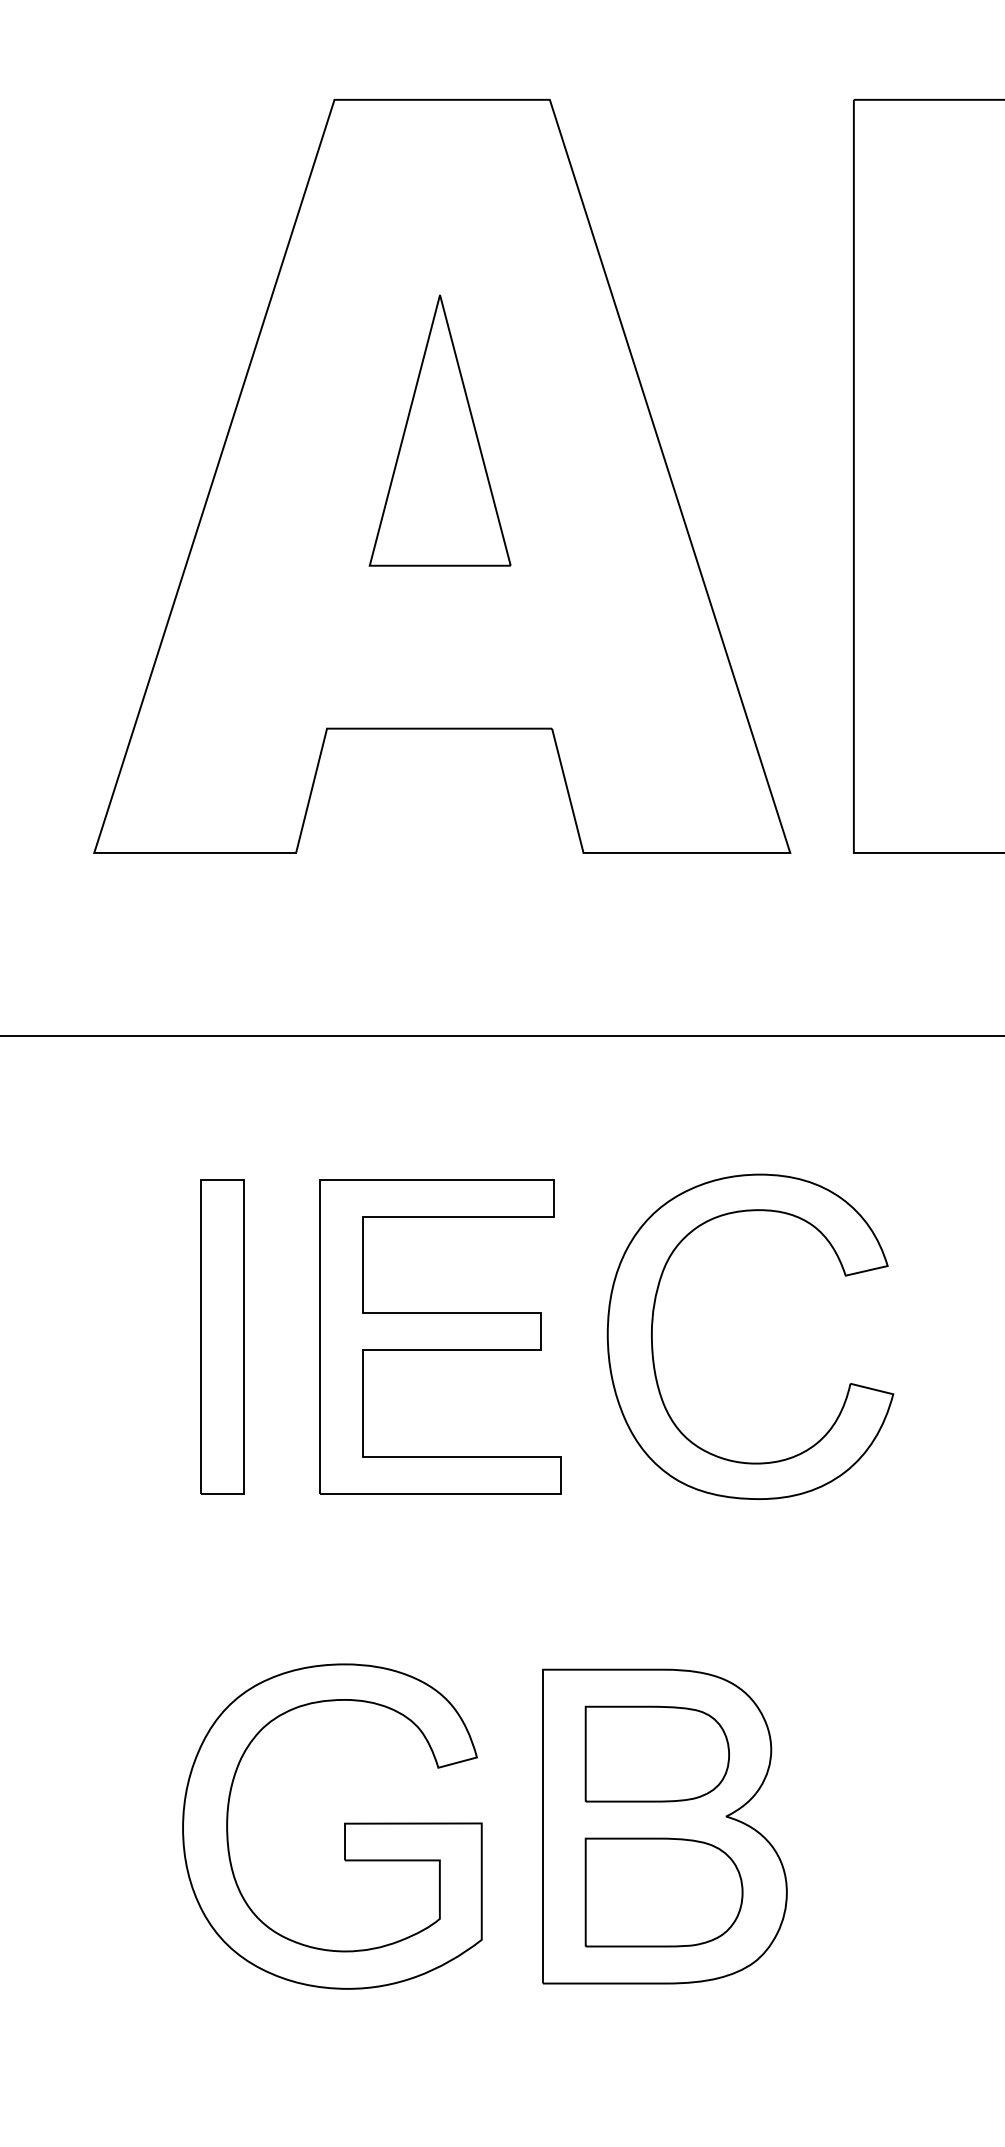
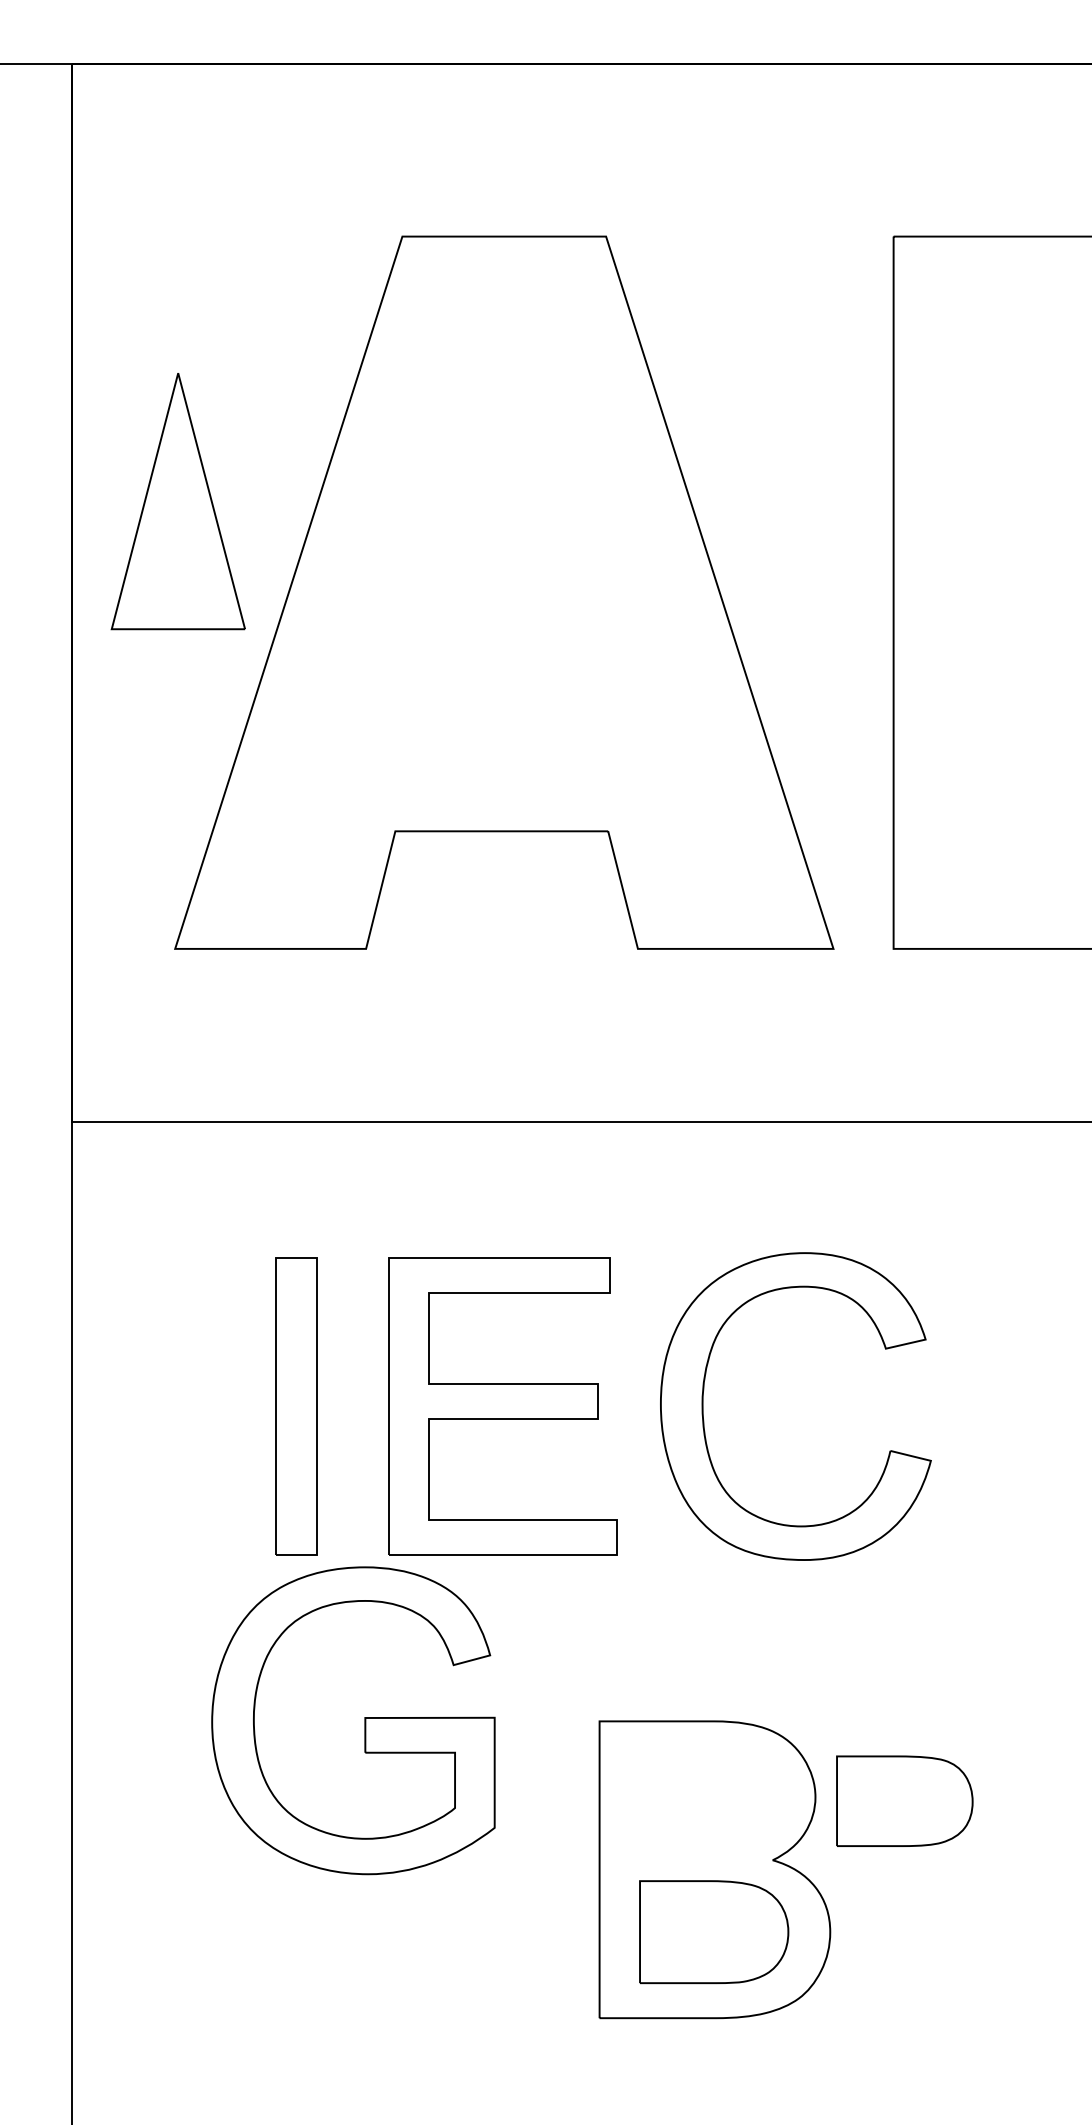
part: (439, 430) -> (177, 501), moved
part: (657, 1753) -> (904, 1800), moved
part: (344, 1826) -> (364, 1720), moved

